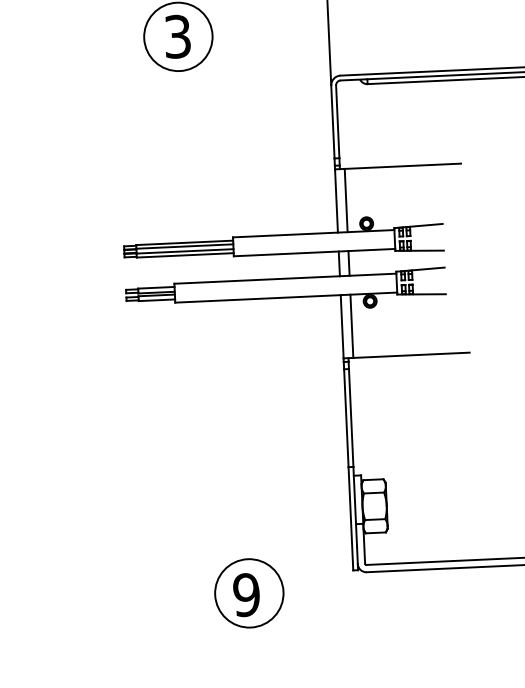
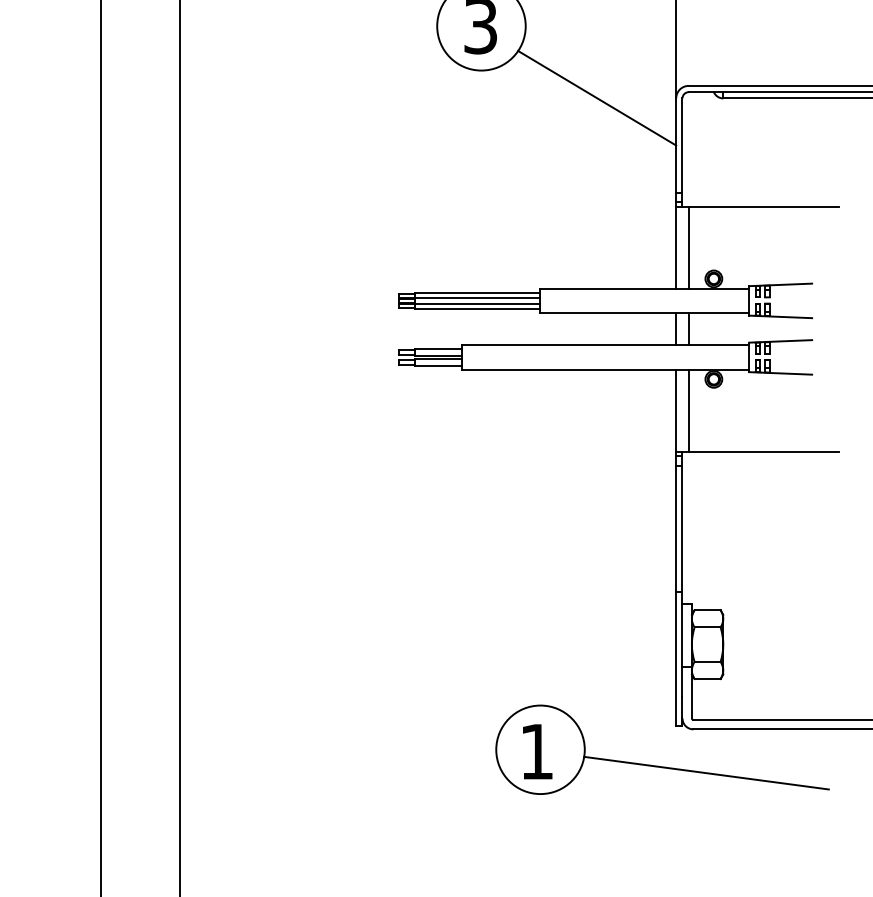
line: (270, 88) -> (597, 98), added
text: (246, 594) -> (536, 751), 9 -> 1
line: (378, 605) -> (706, 772), added

